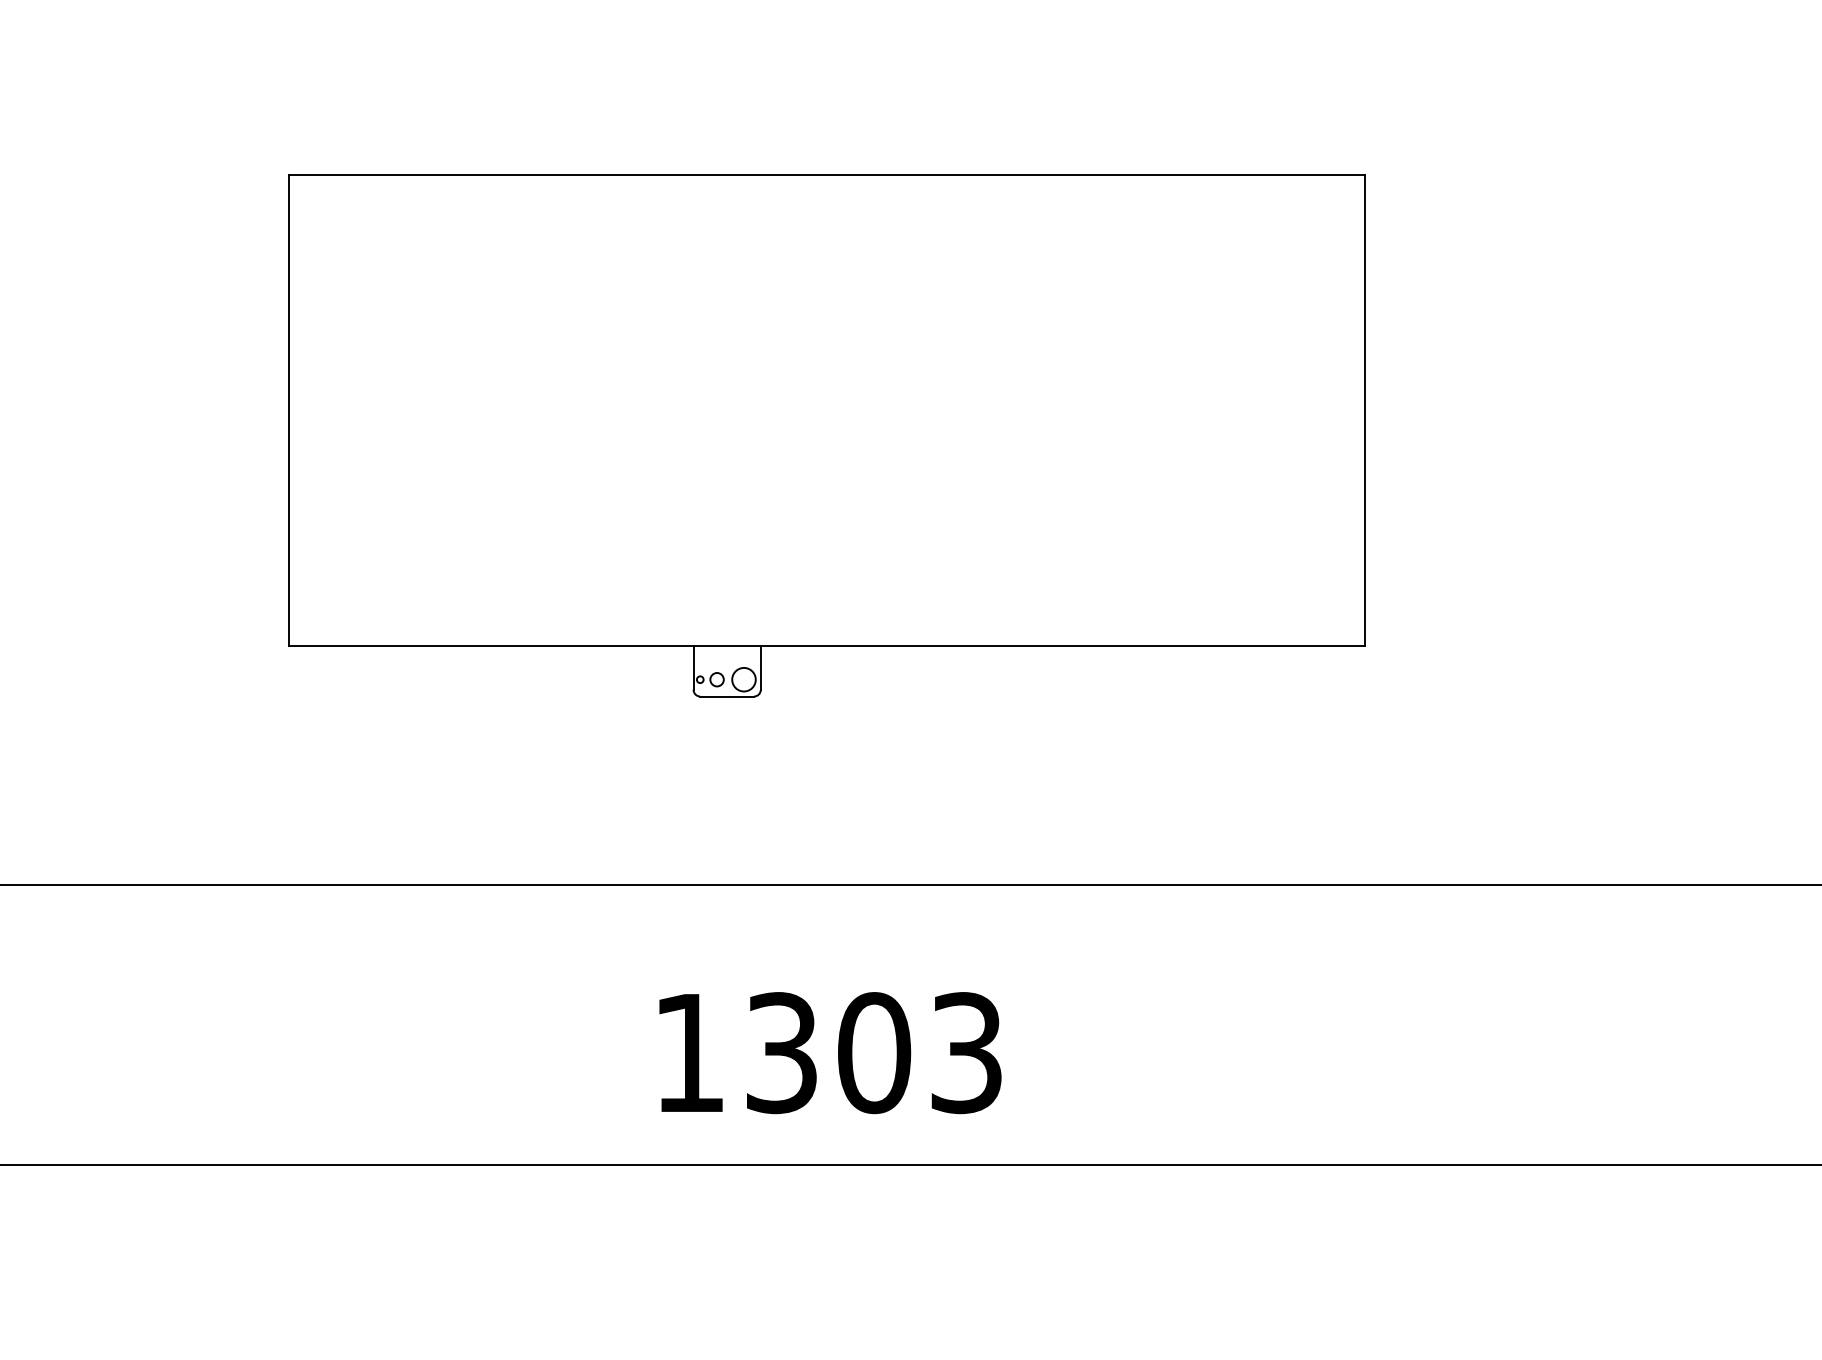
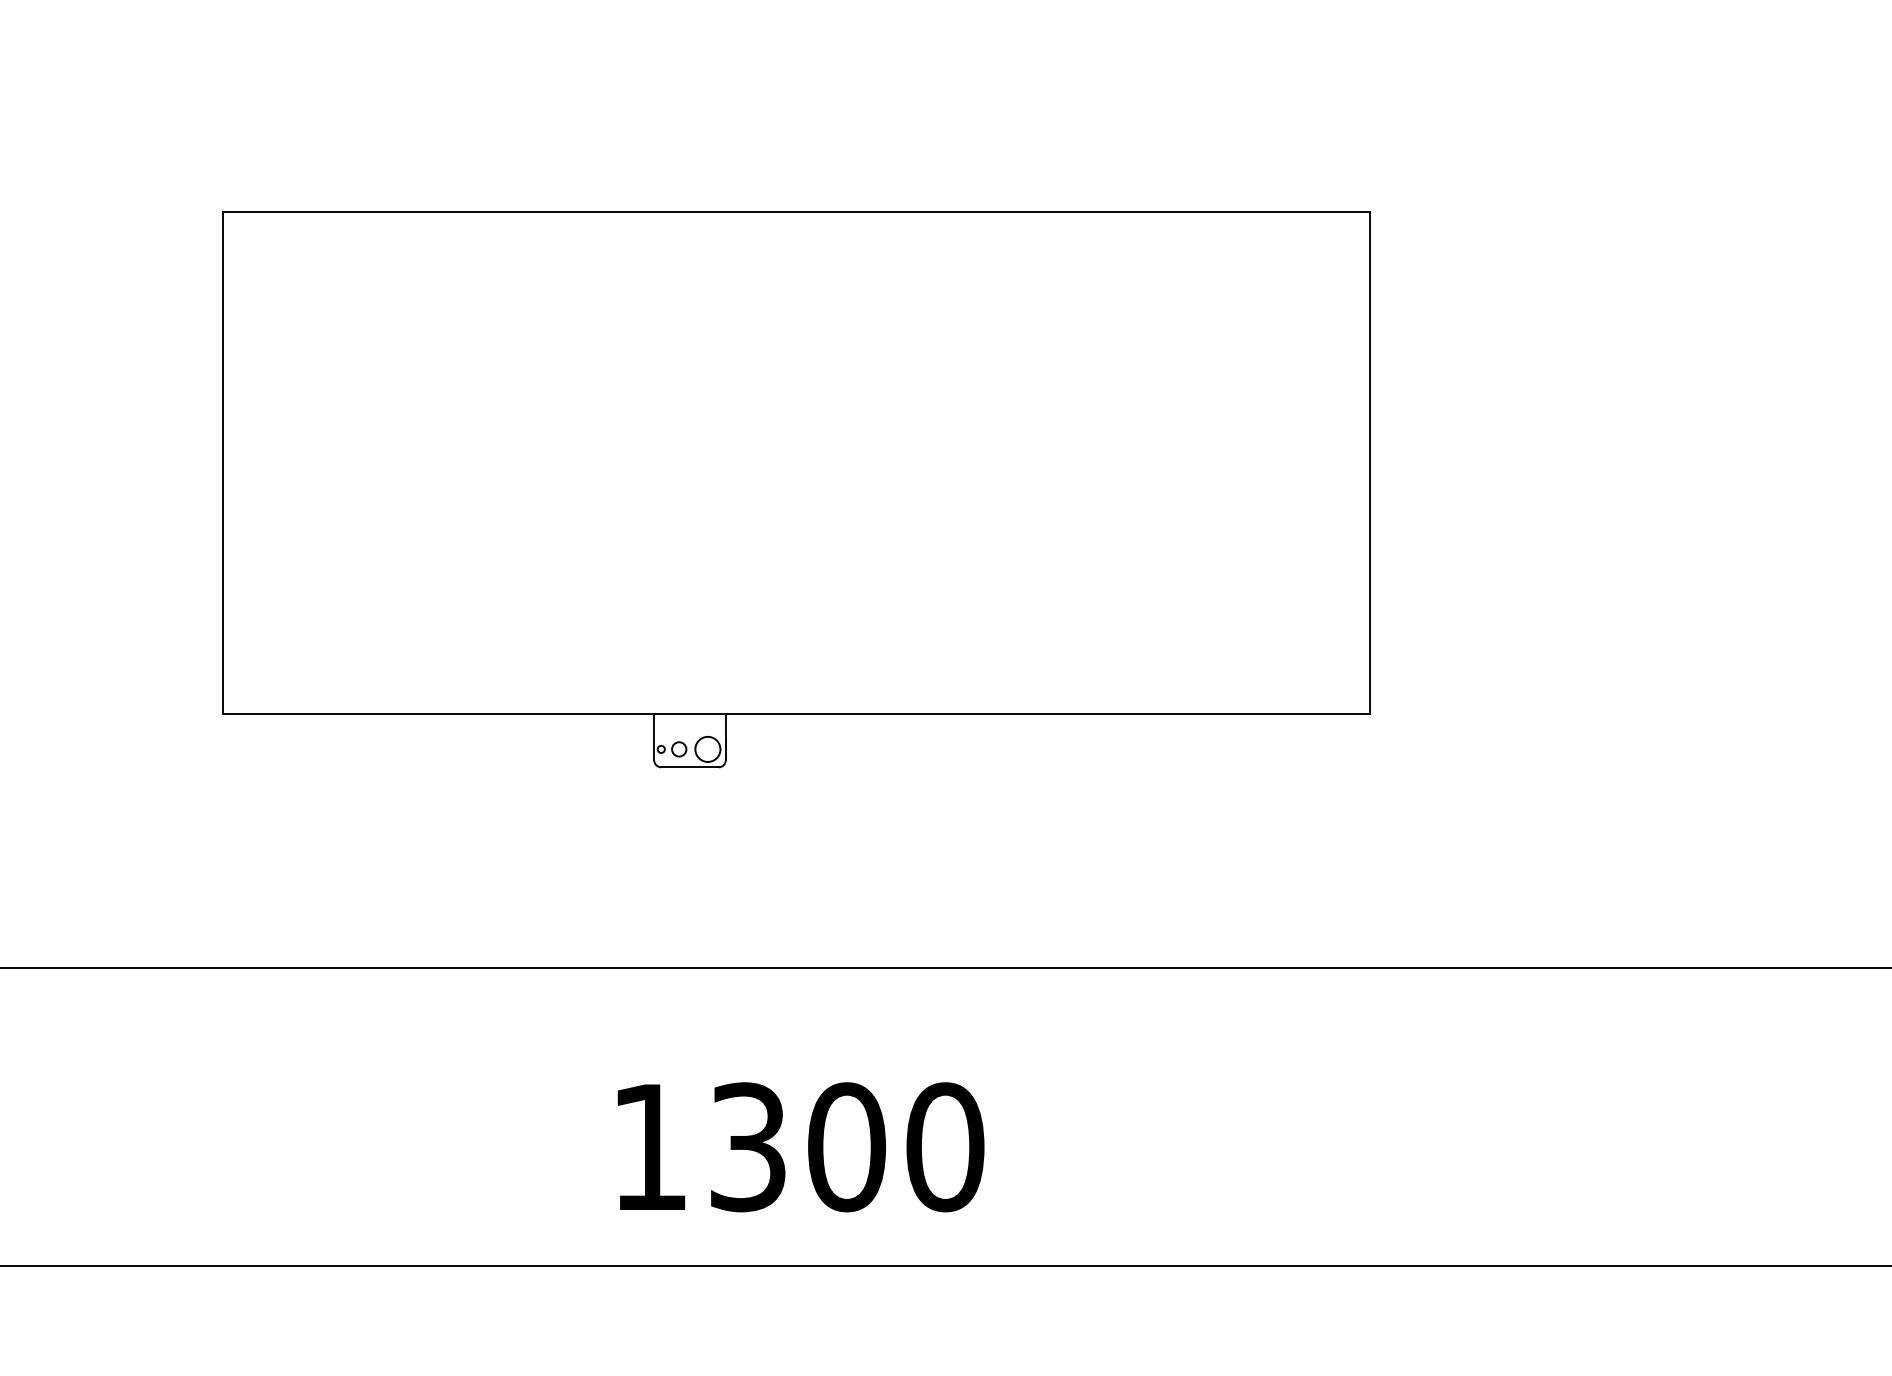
text: (966, 1053) -> (945, 1147), 1303 -> 1300

